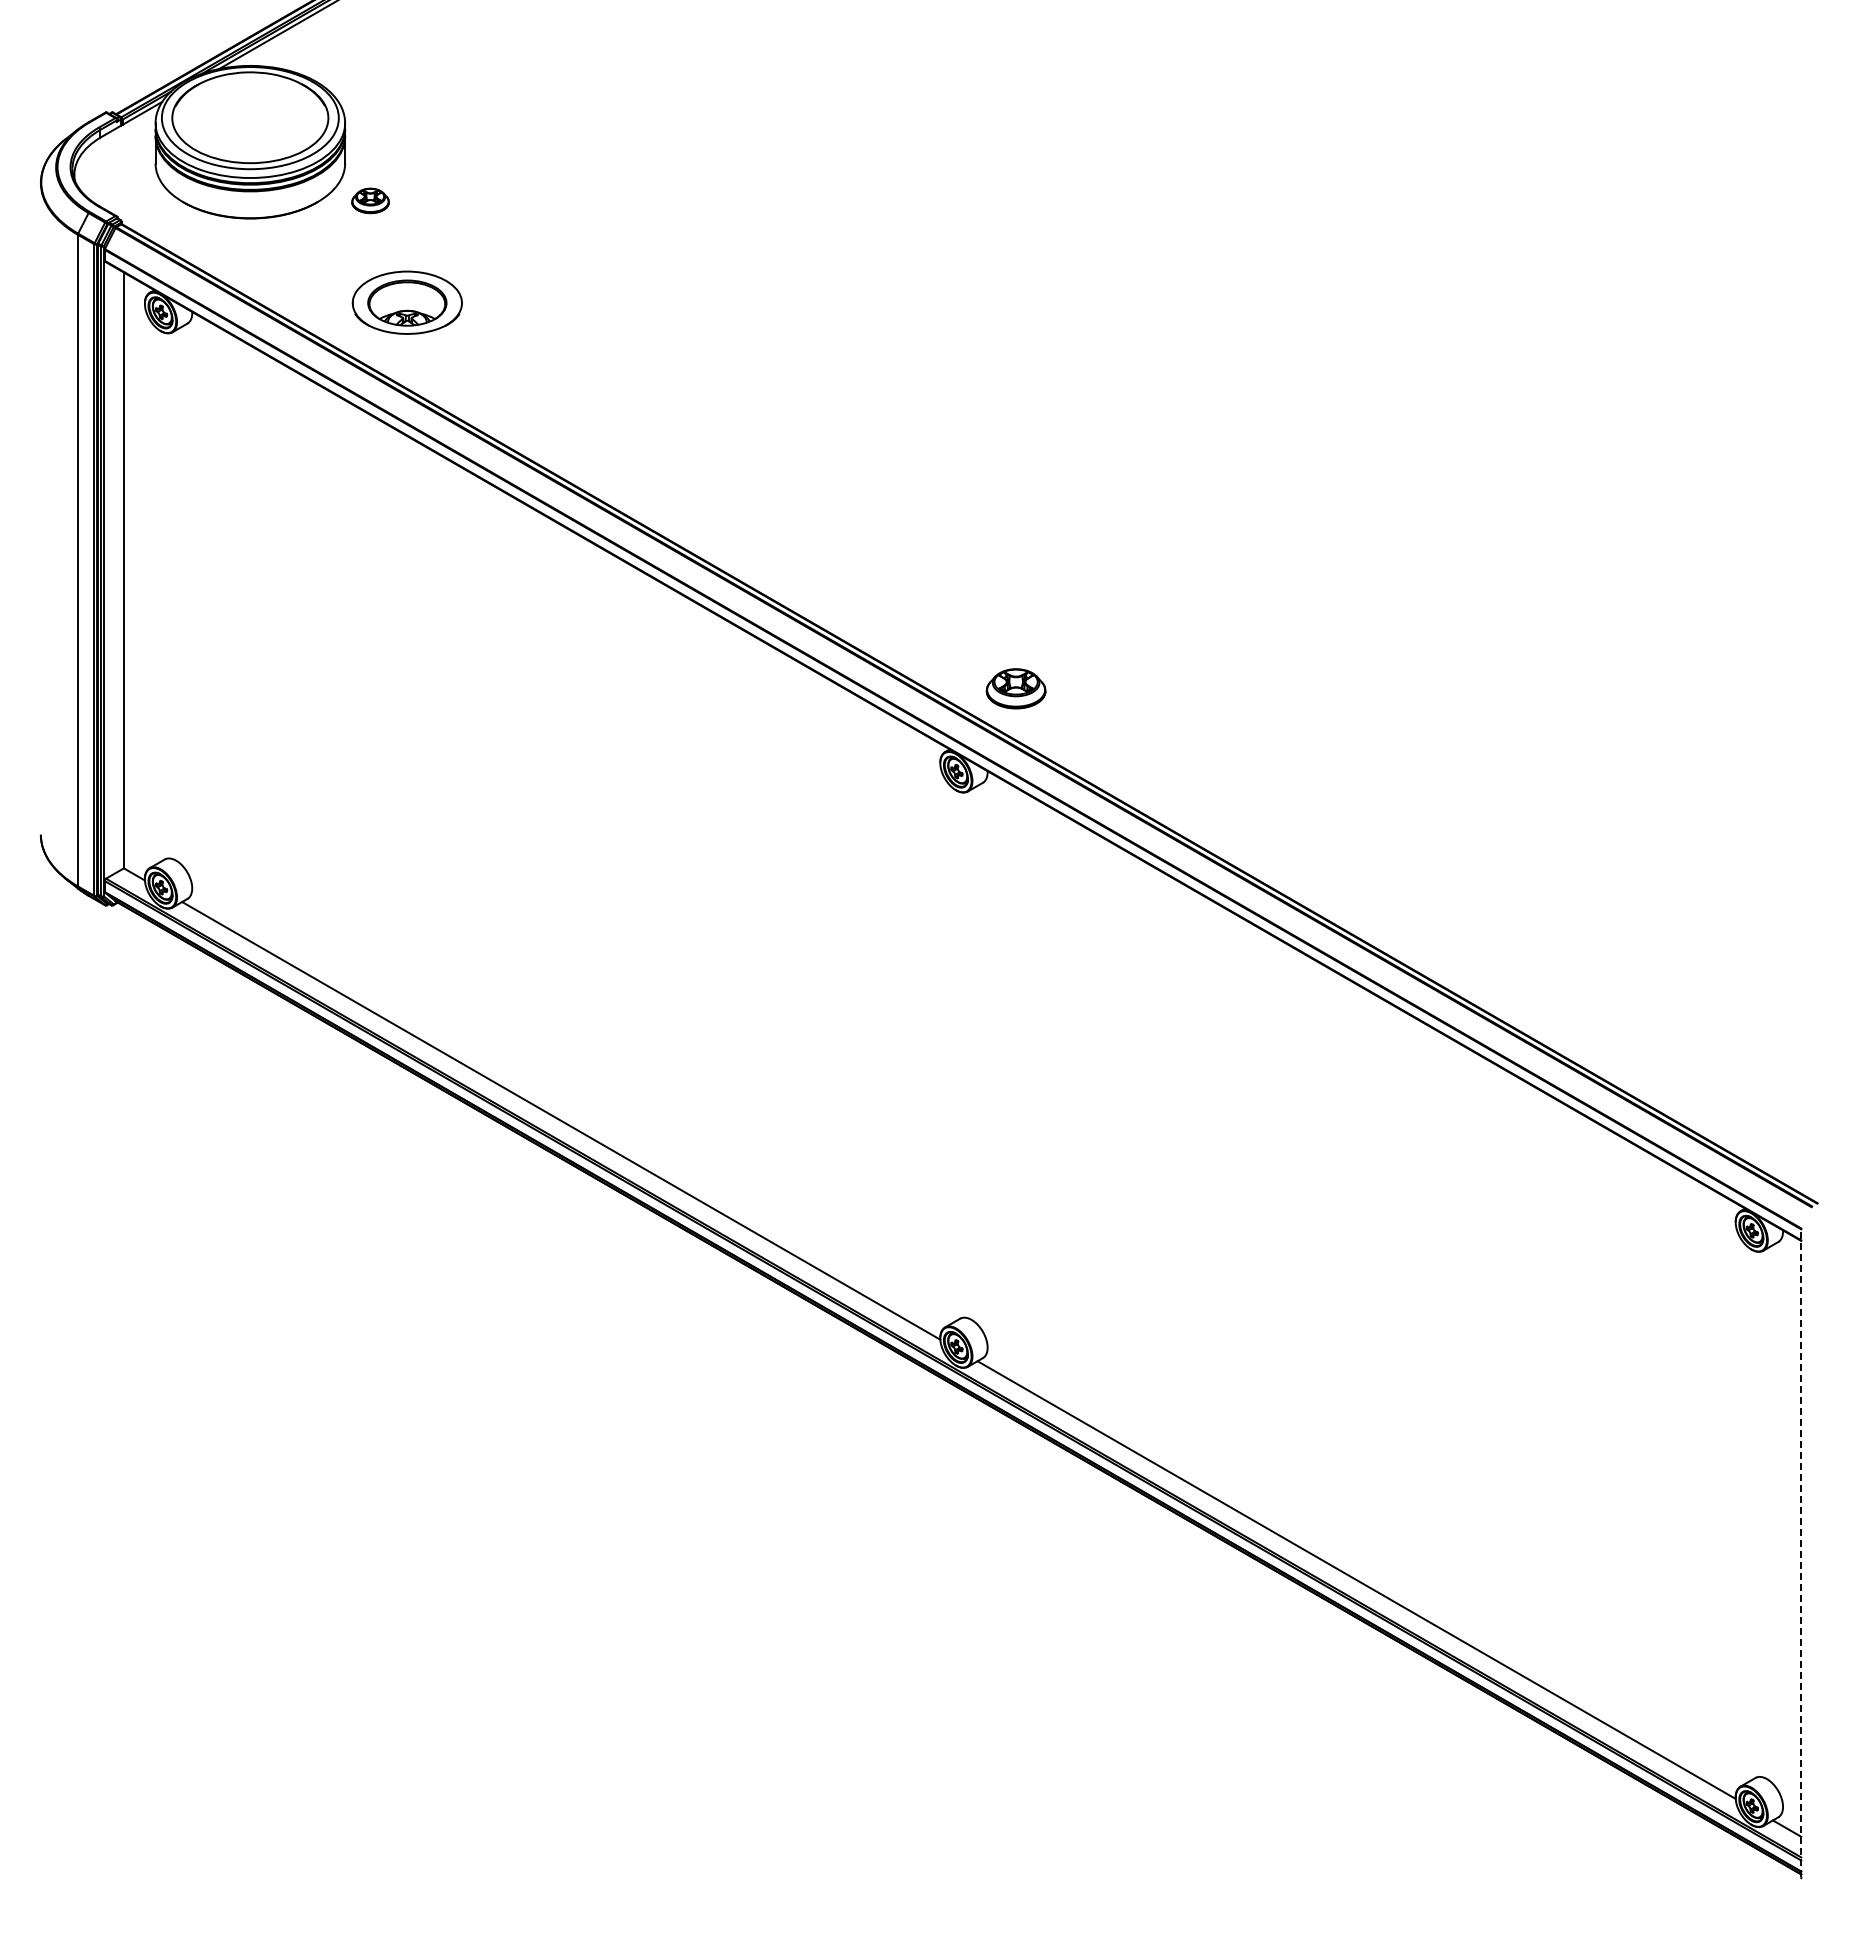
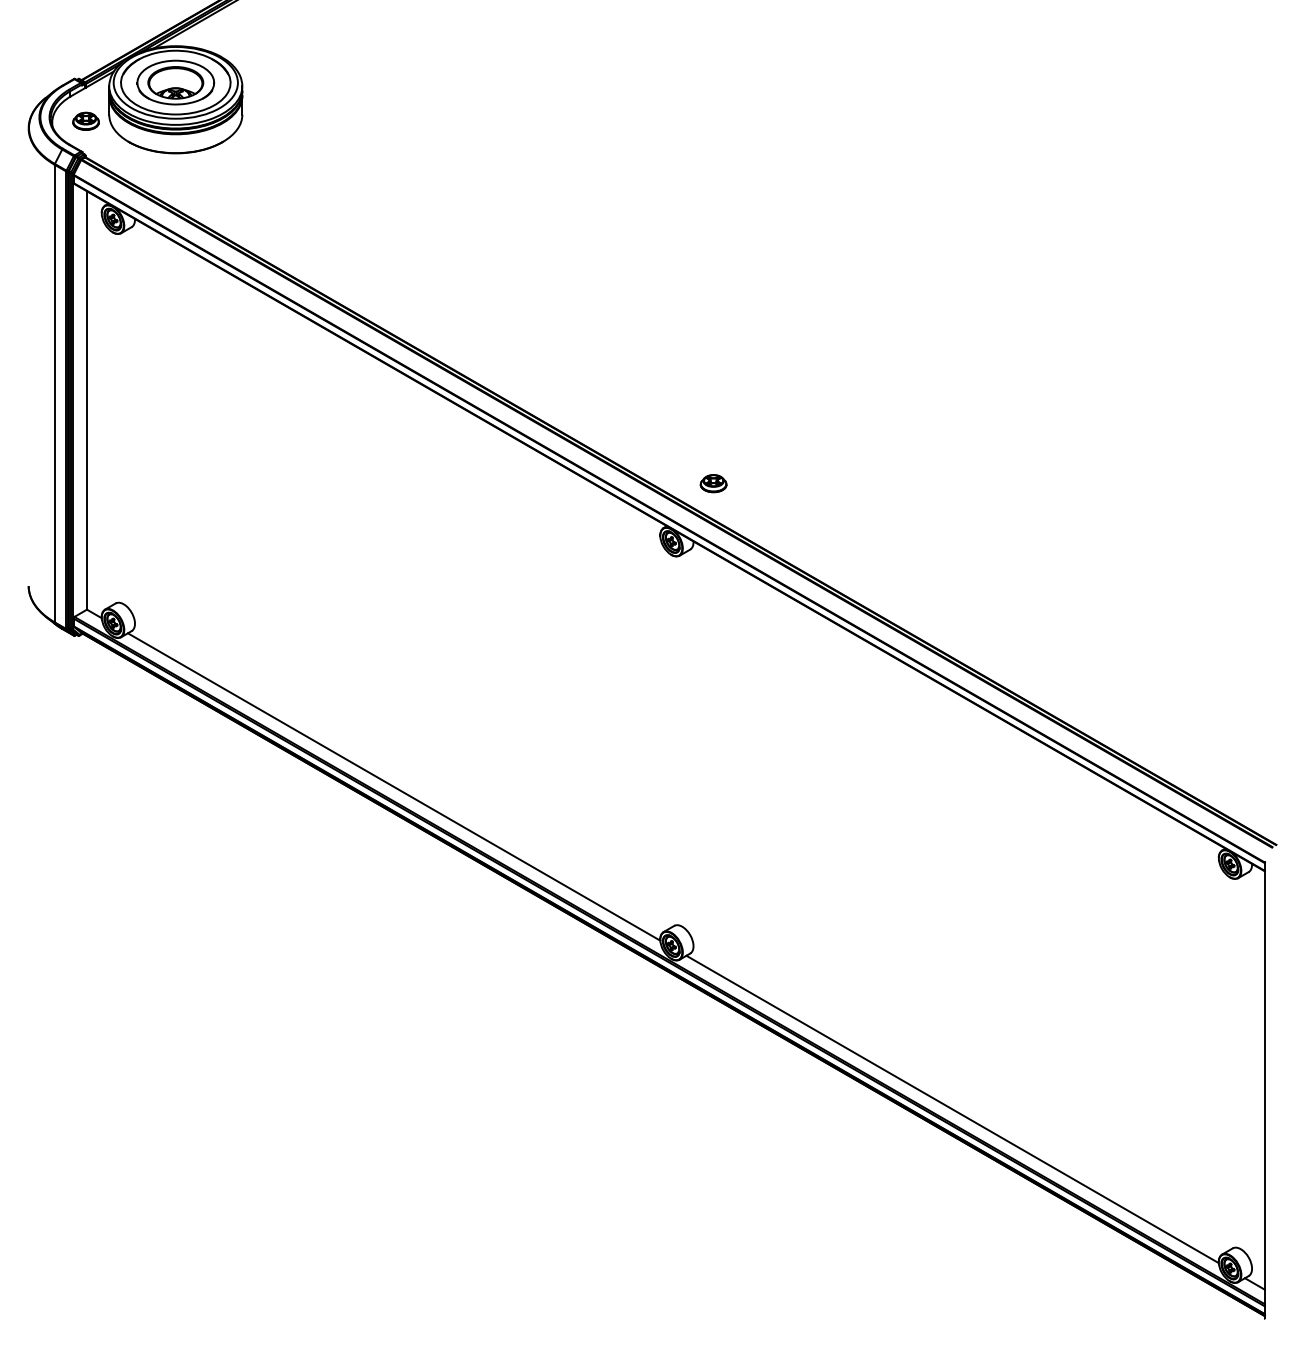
part: (370, 200) -> (86, 121), moved
part: (406, 302) -> (175, 82), moved
part: (1016, 688) -> (713, 483), size x0.62
line: (1801, 1552) -> (1265, 1090), dashed -> solid

